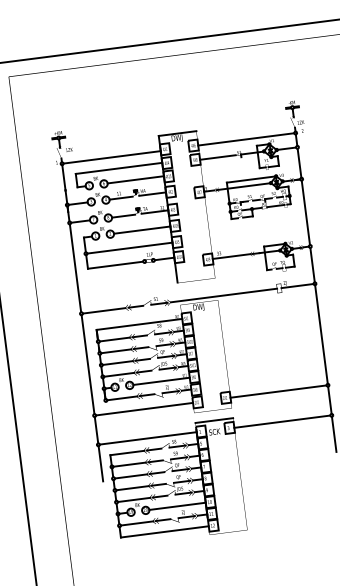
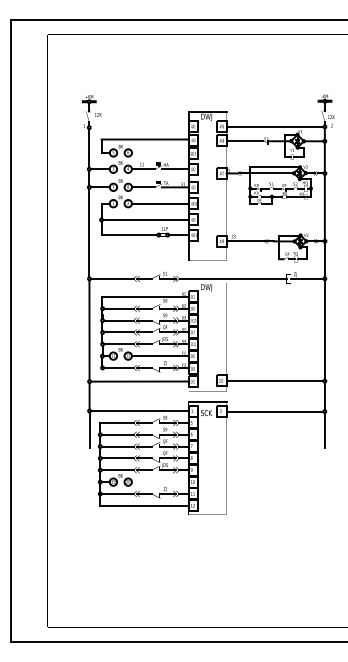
line: (111, 157) -> (139, 127), removed
line: (135, 179) -> (160, 152), removed
line: (176, 506) -> (159, 482), removed

